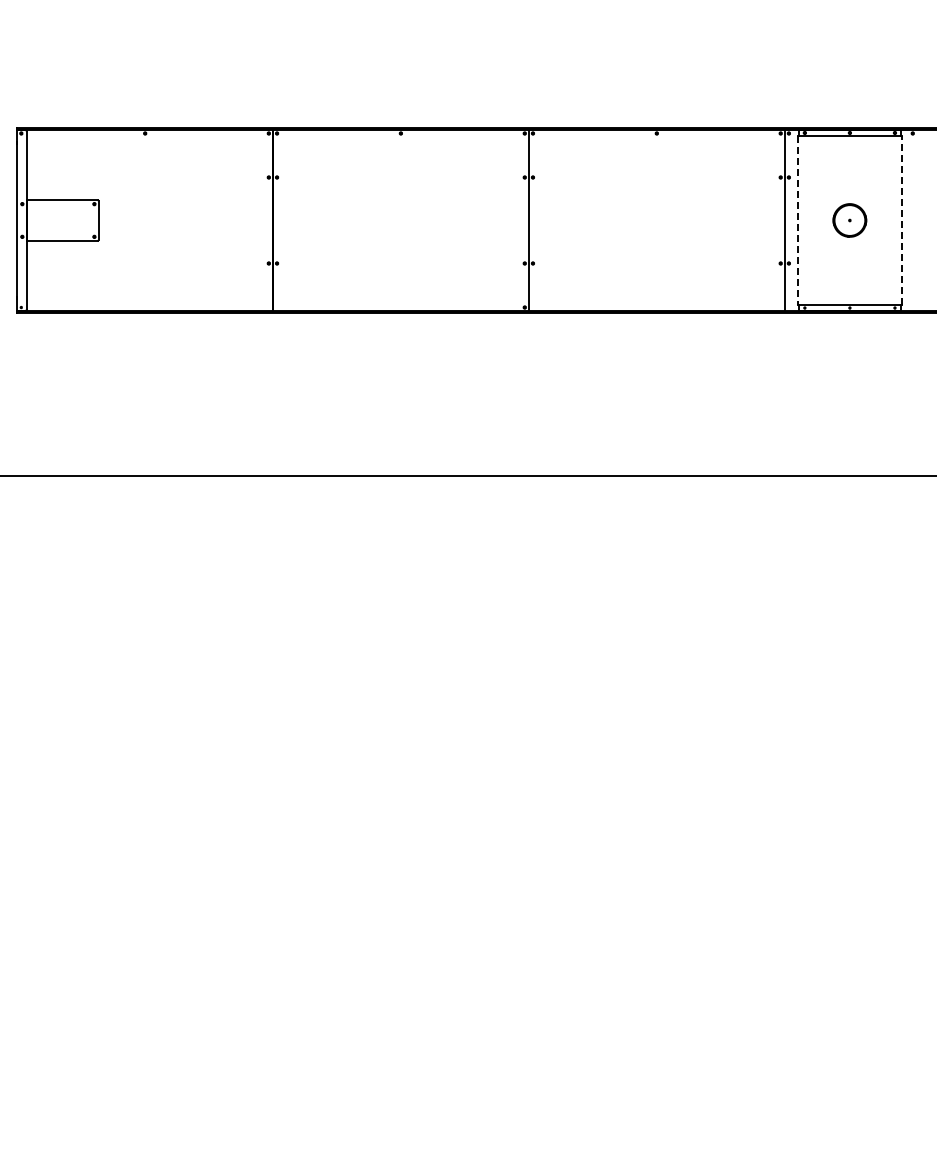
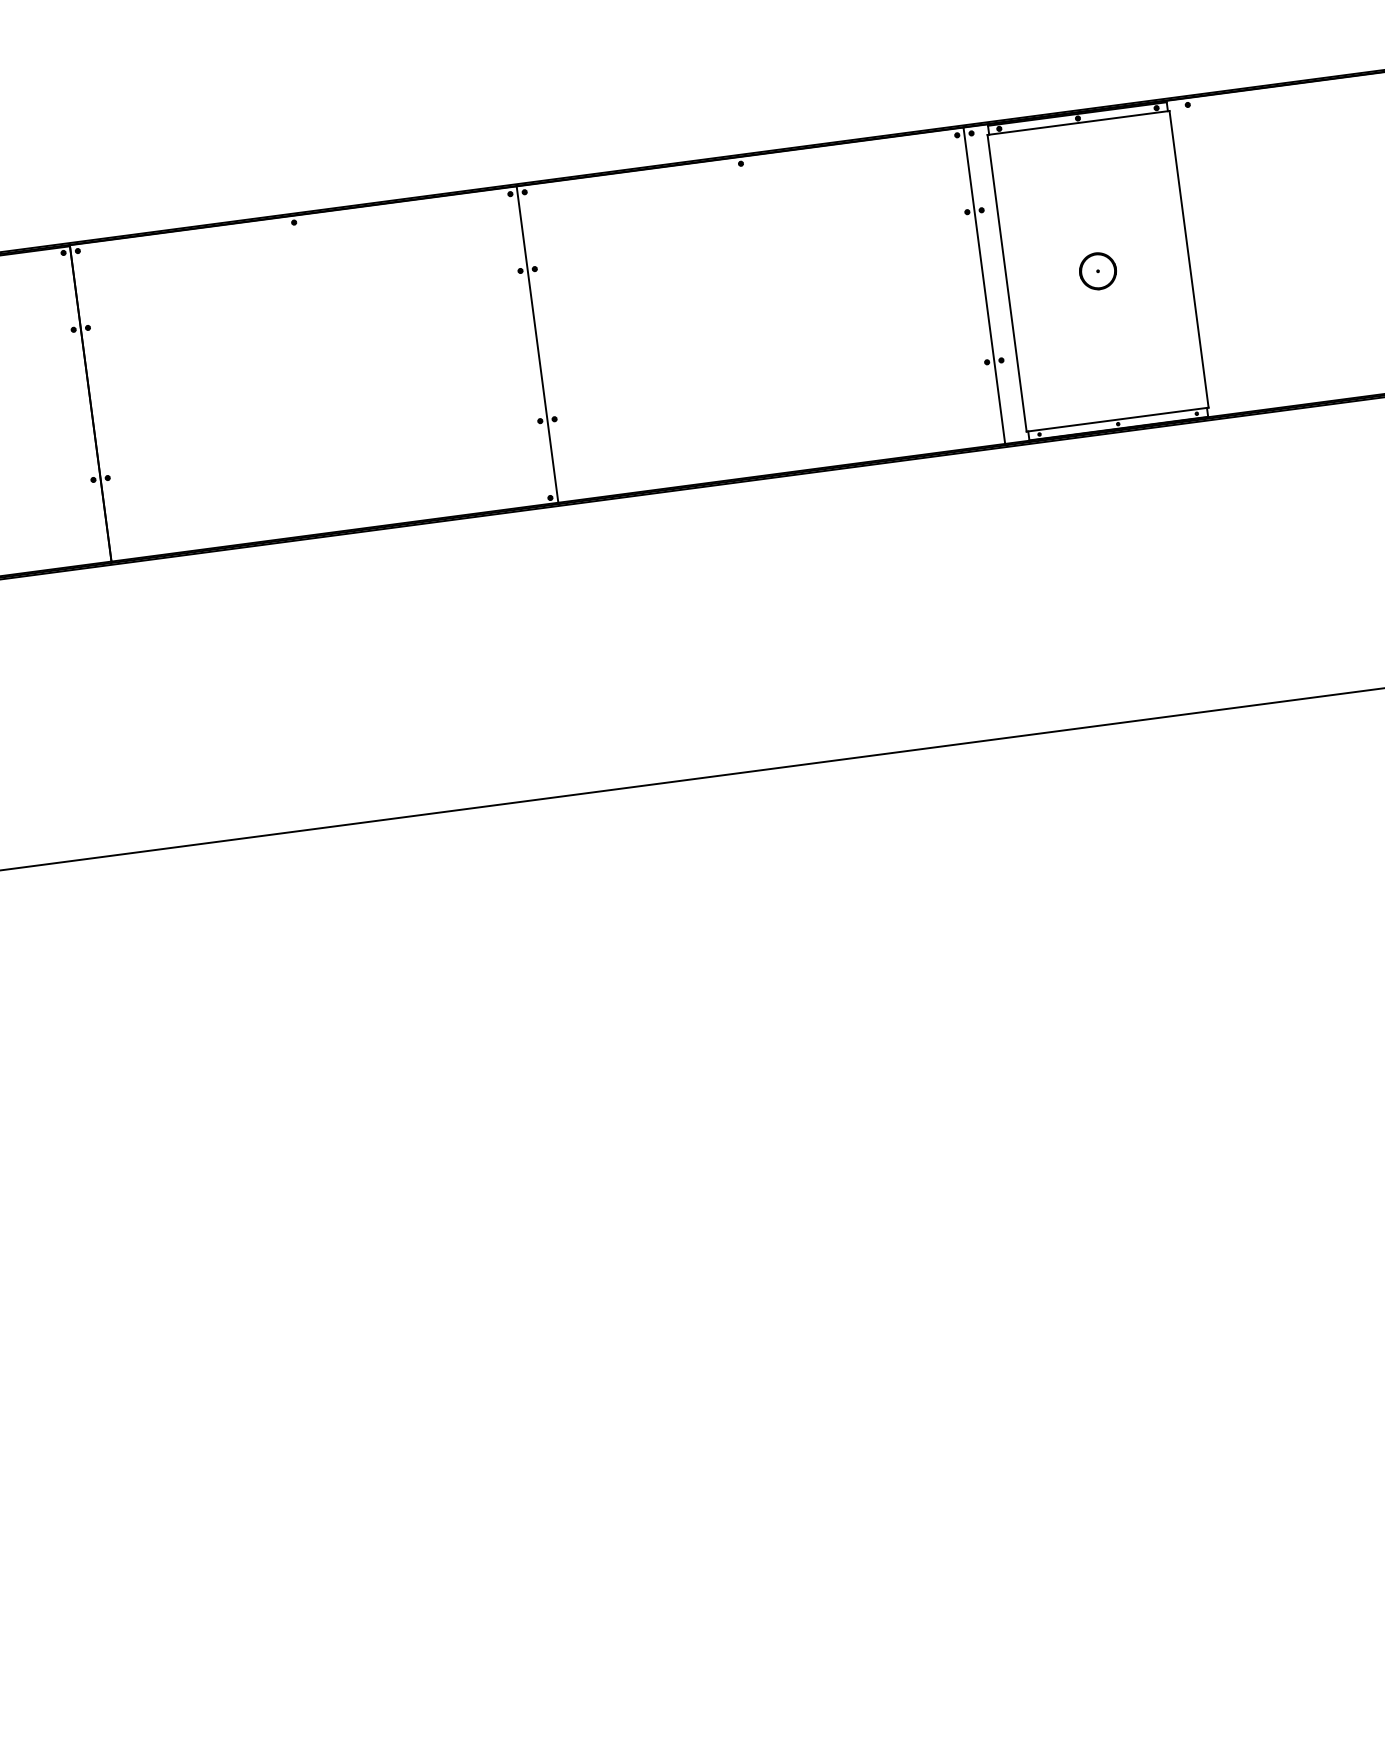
line: (797, 220) -> (1006, 283), dashed -> solid
part: (849, 220) -> (1097, 271), size x0.62
line: (902, 220) -> (1189, 259), dashed -> solid

